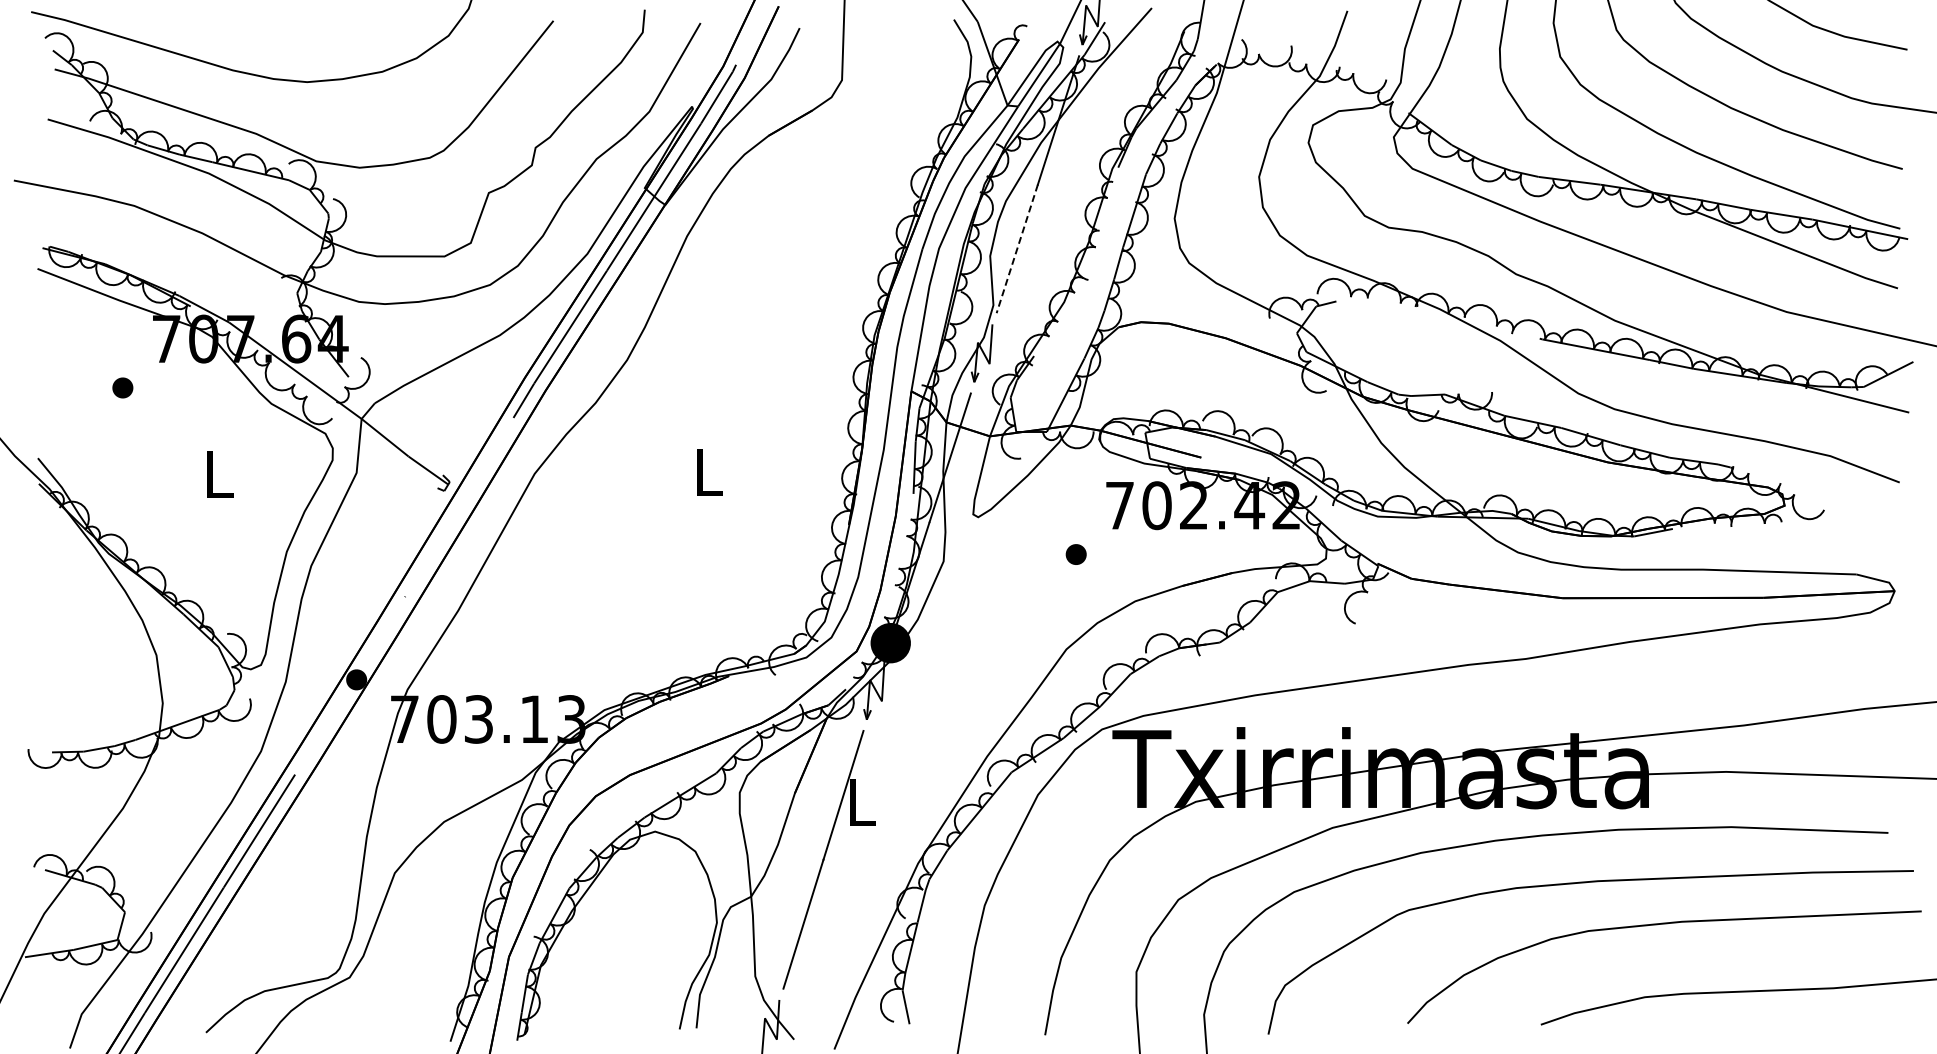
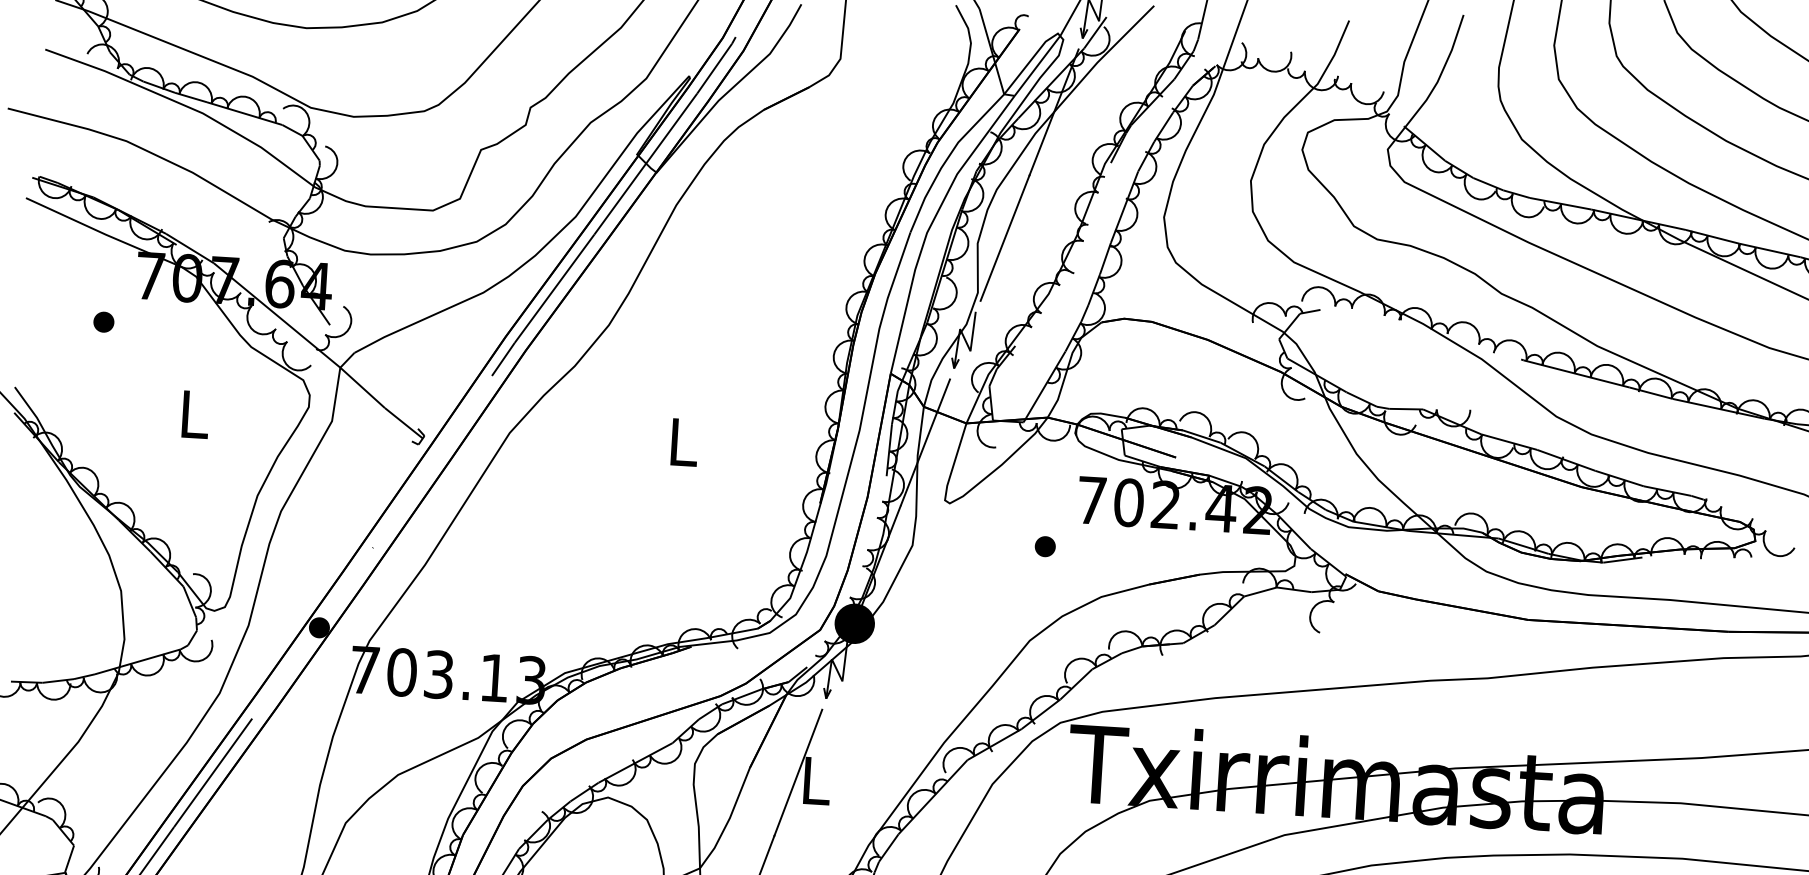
line: (1017, 249) -> (1005, 238), dashed -> solid

